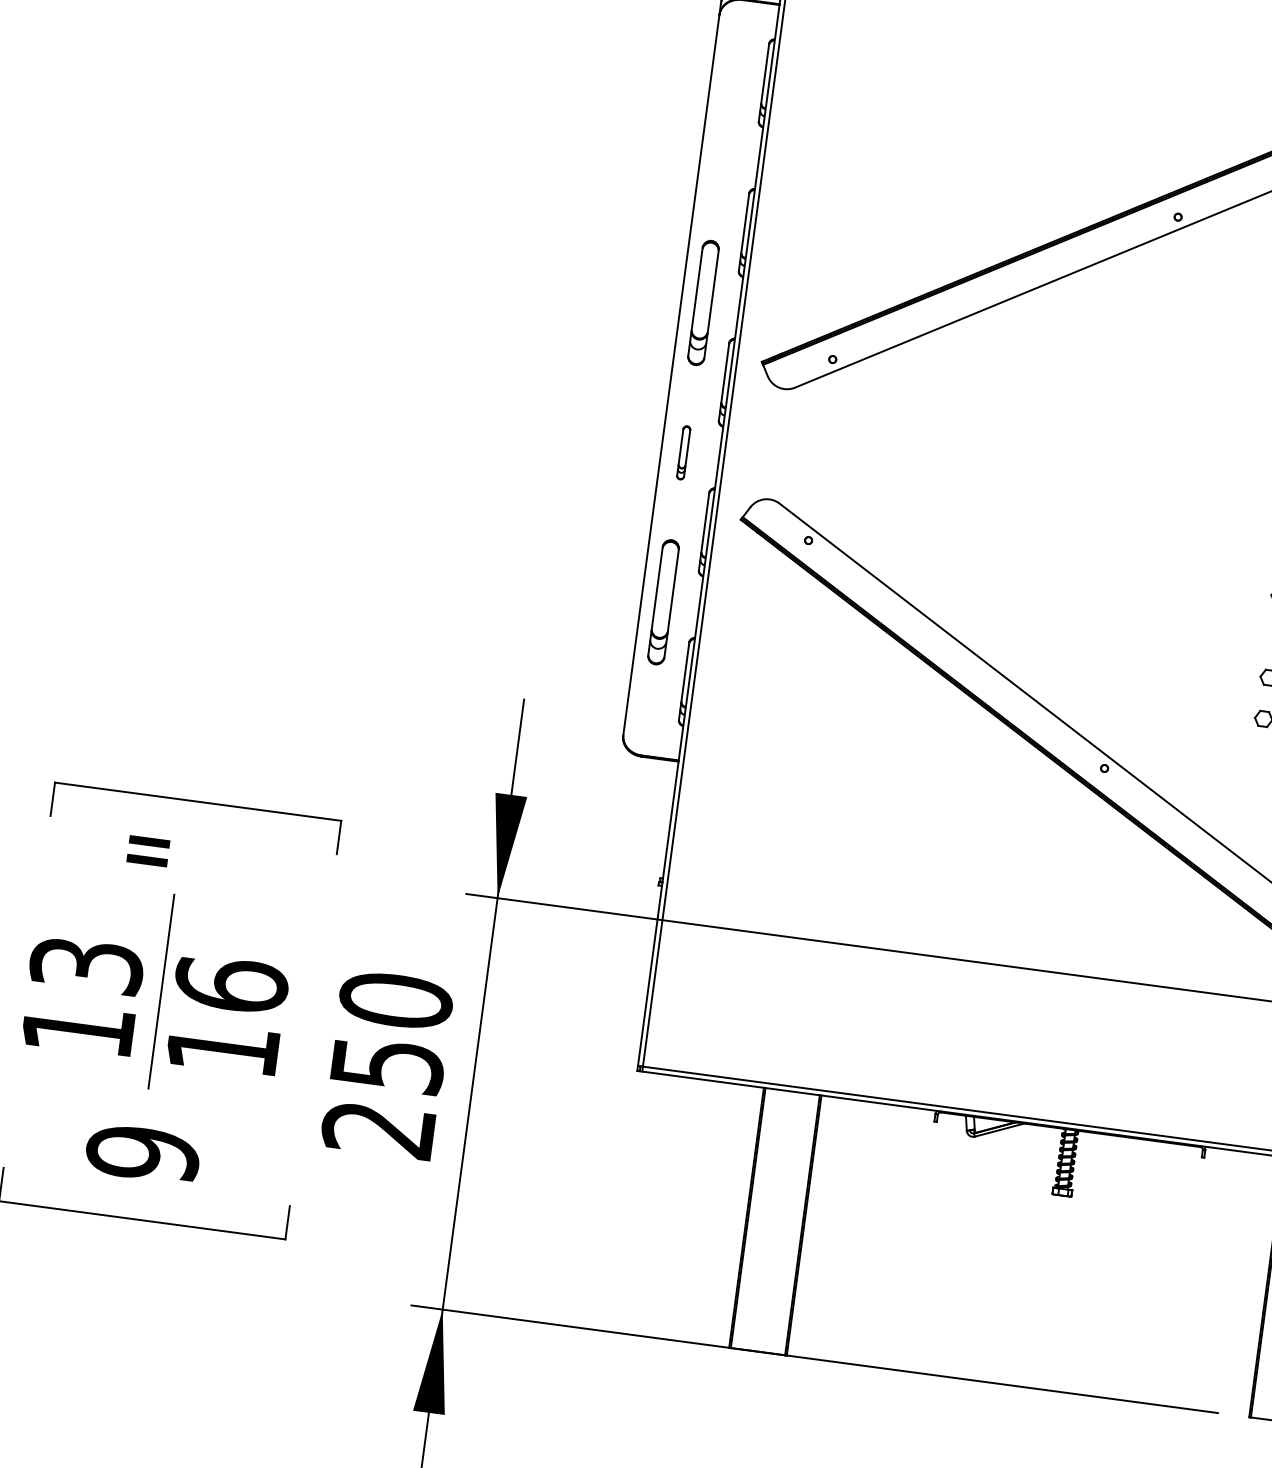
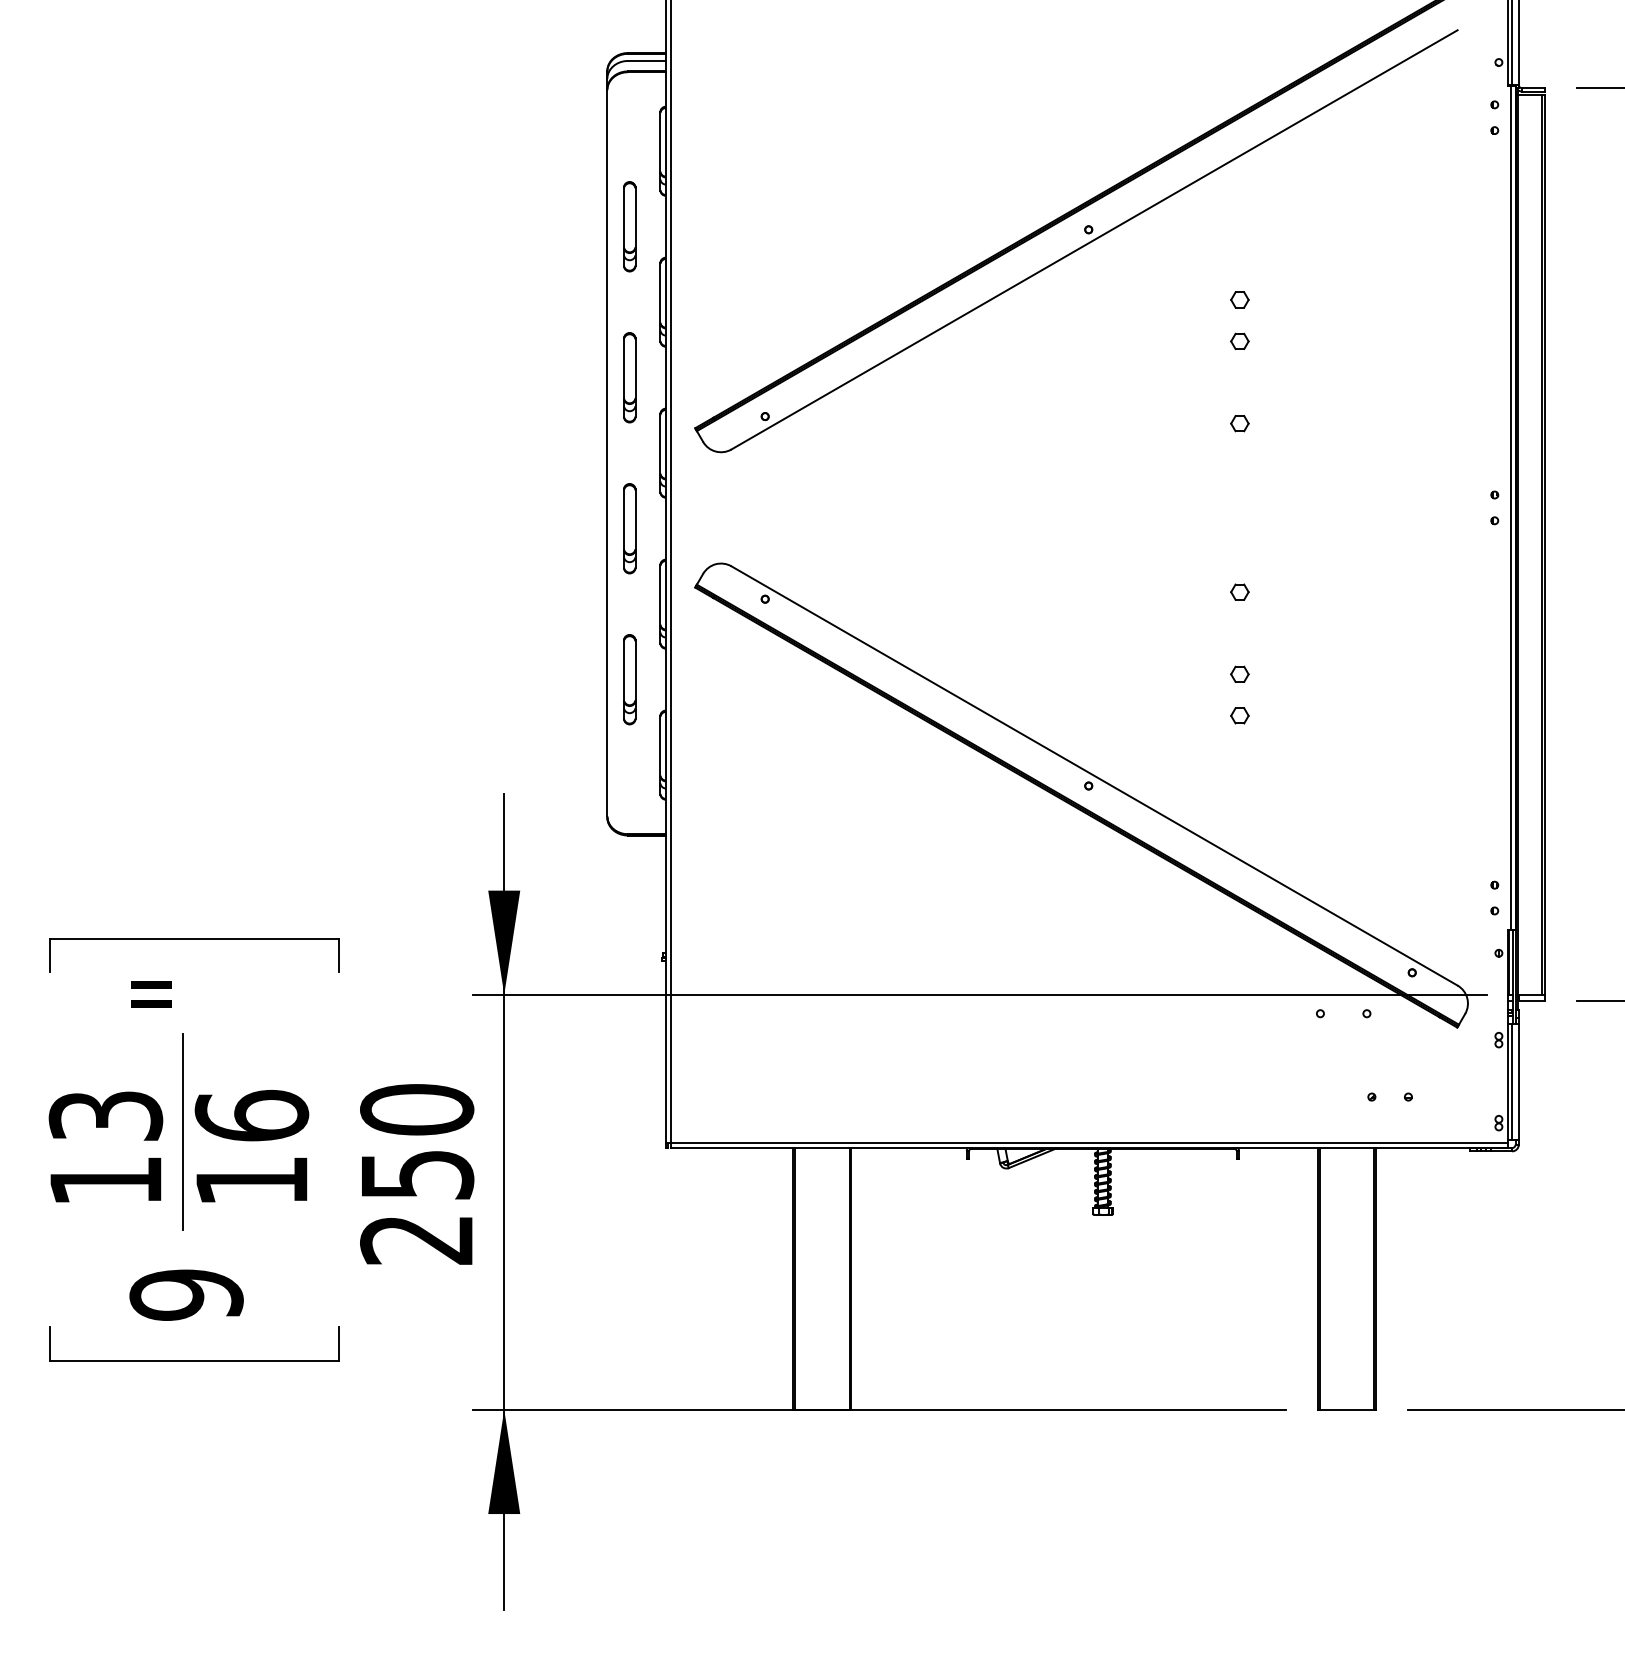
part: (723, 153) -> (629, 226), added
part: (703, 302) -> (629, 377), size x0.71
part: (683, 452) -> (629, 528), size x1.67
part: (663, 602) -> (629, 679), size x0.71

